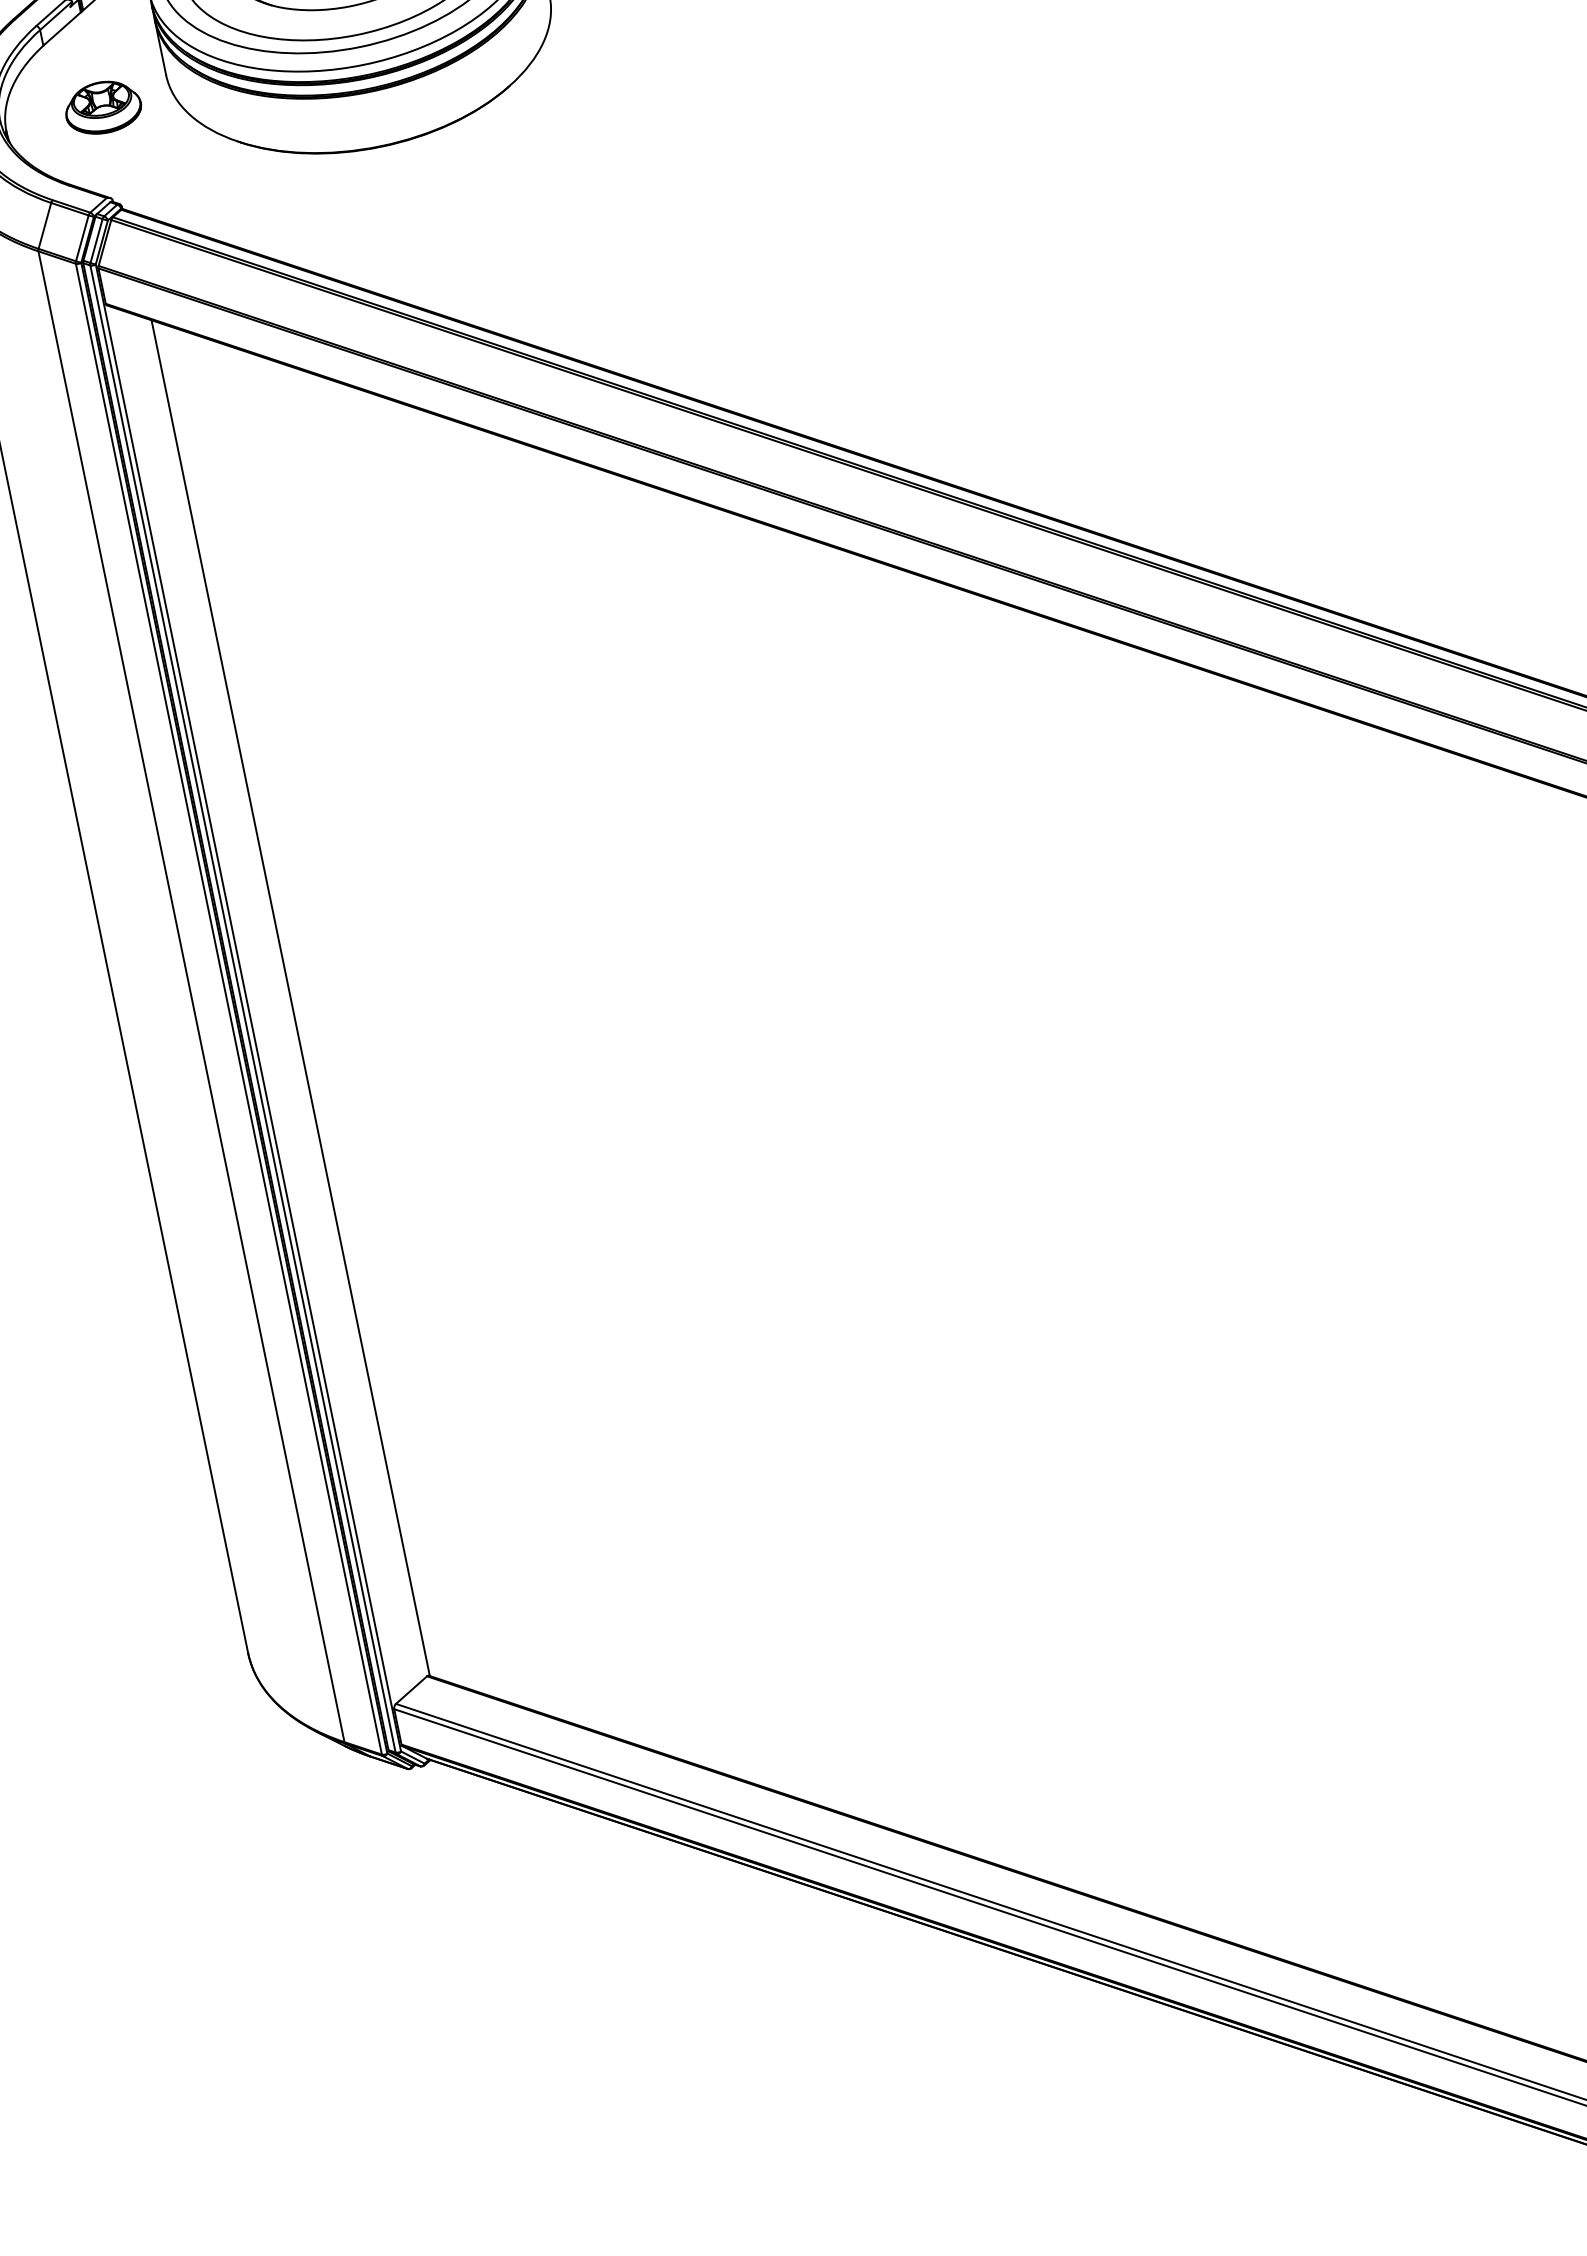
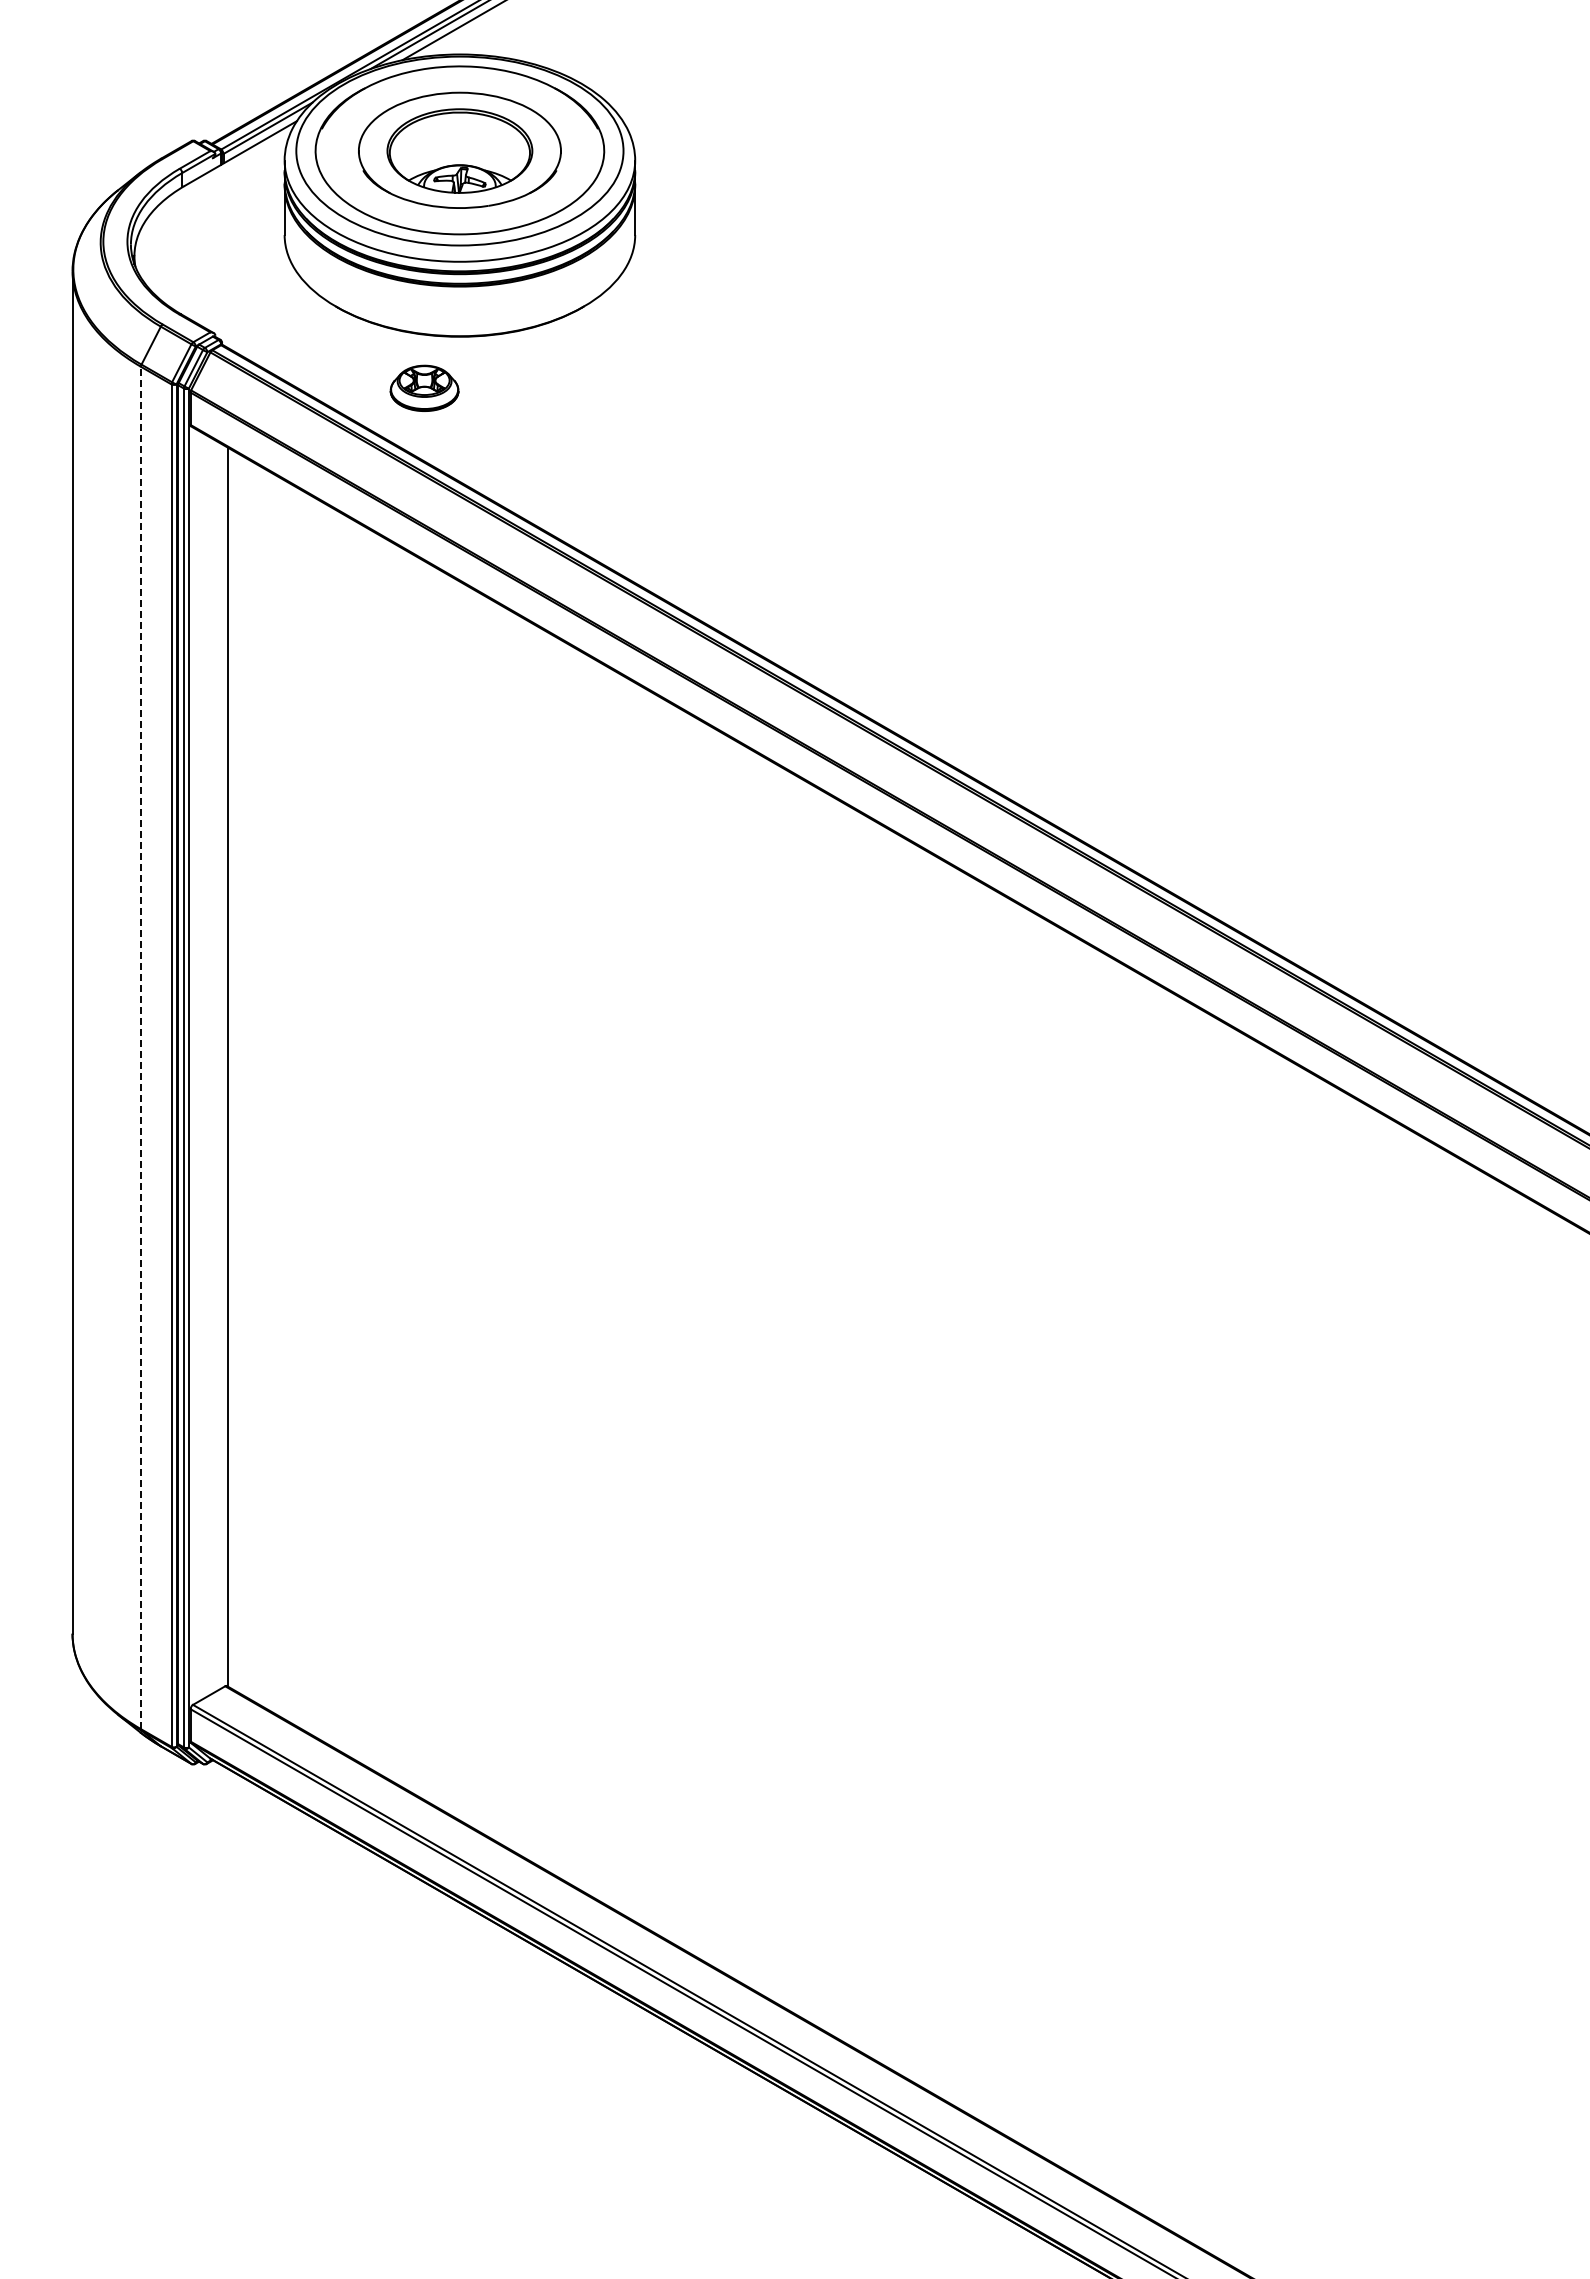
part: (102, 106) -> (424, 387), moved
line: (190, 996) -> (140, 1047), solid -> dashed

